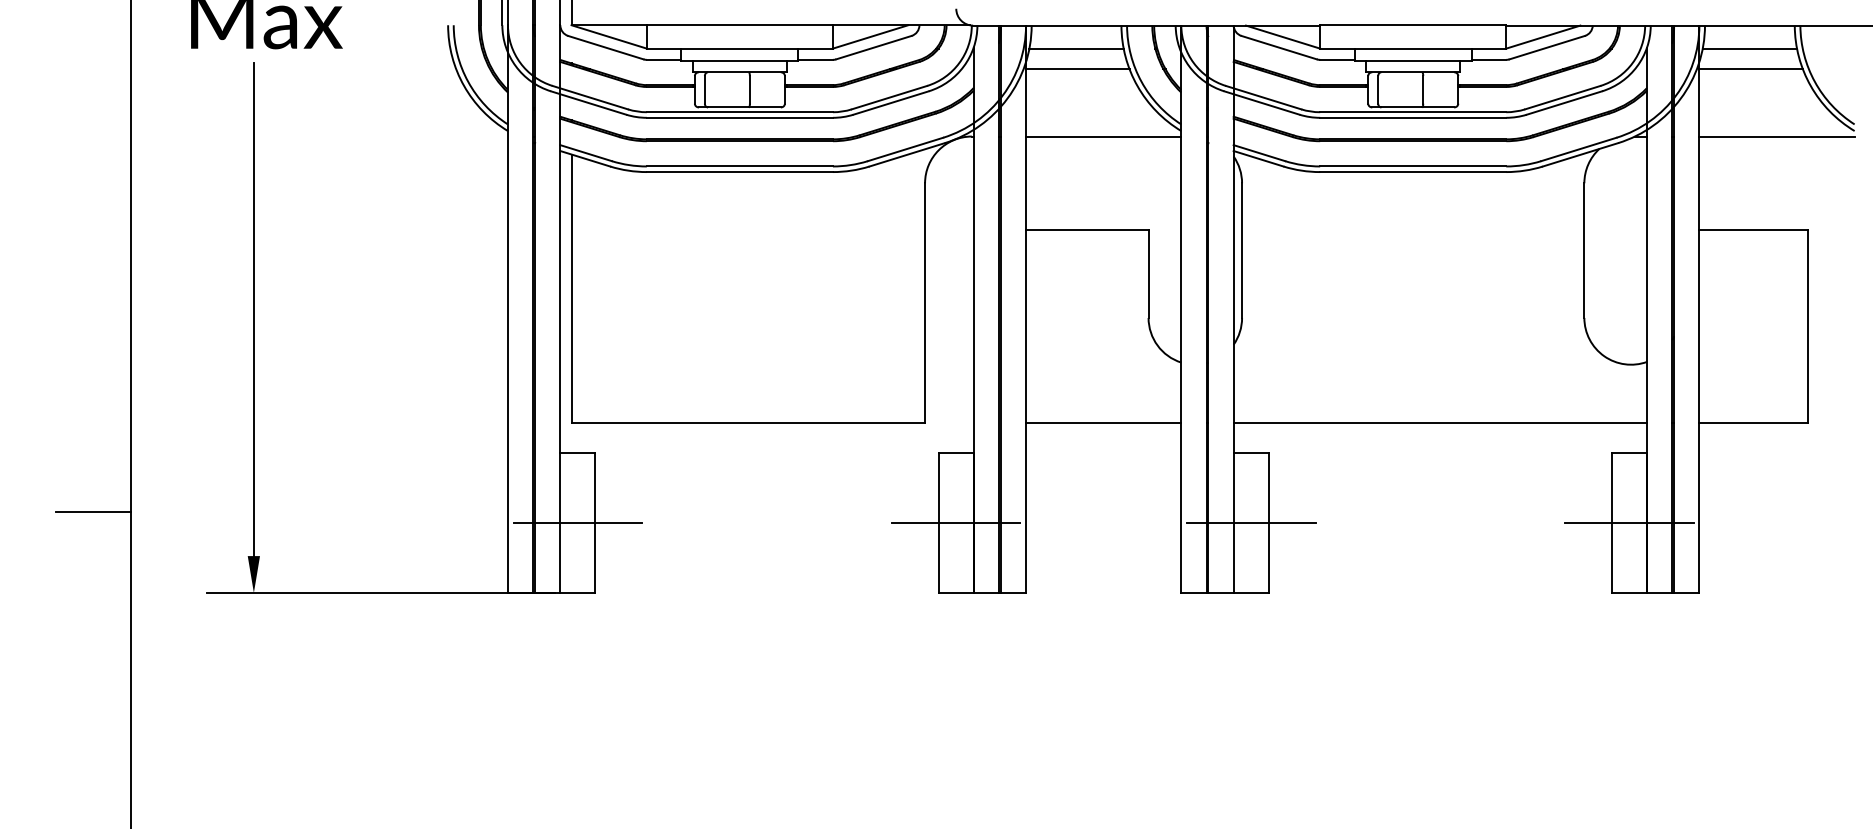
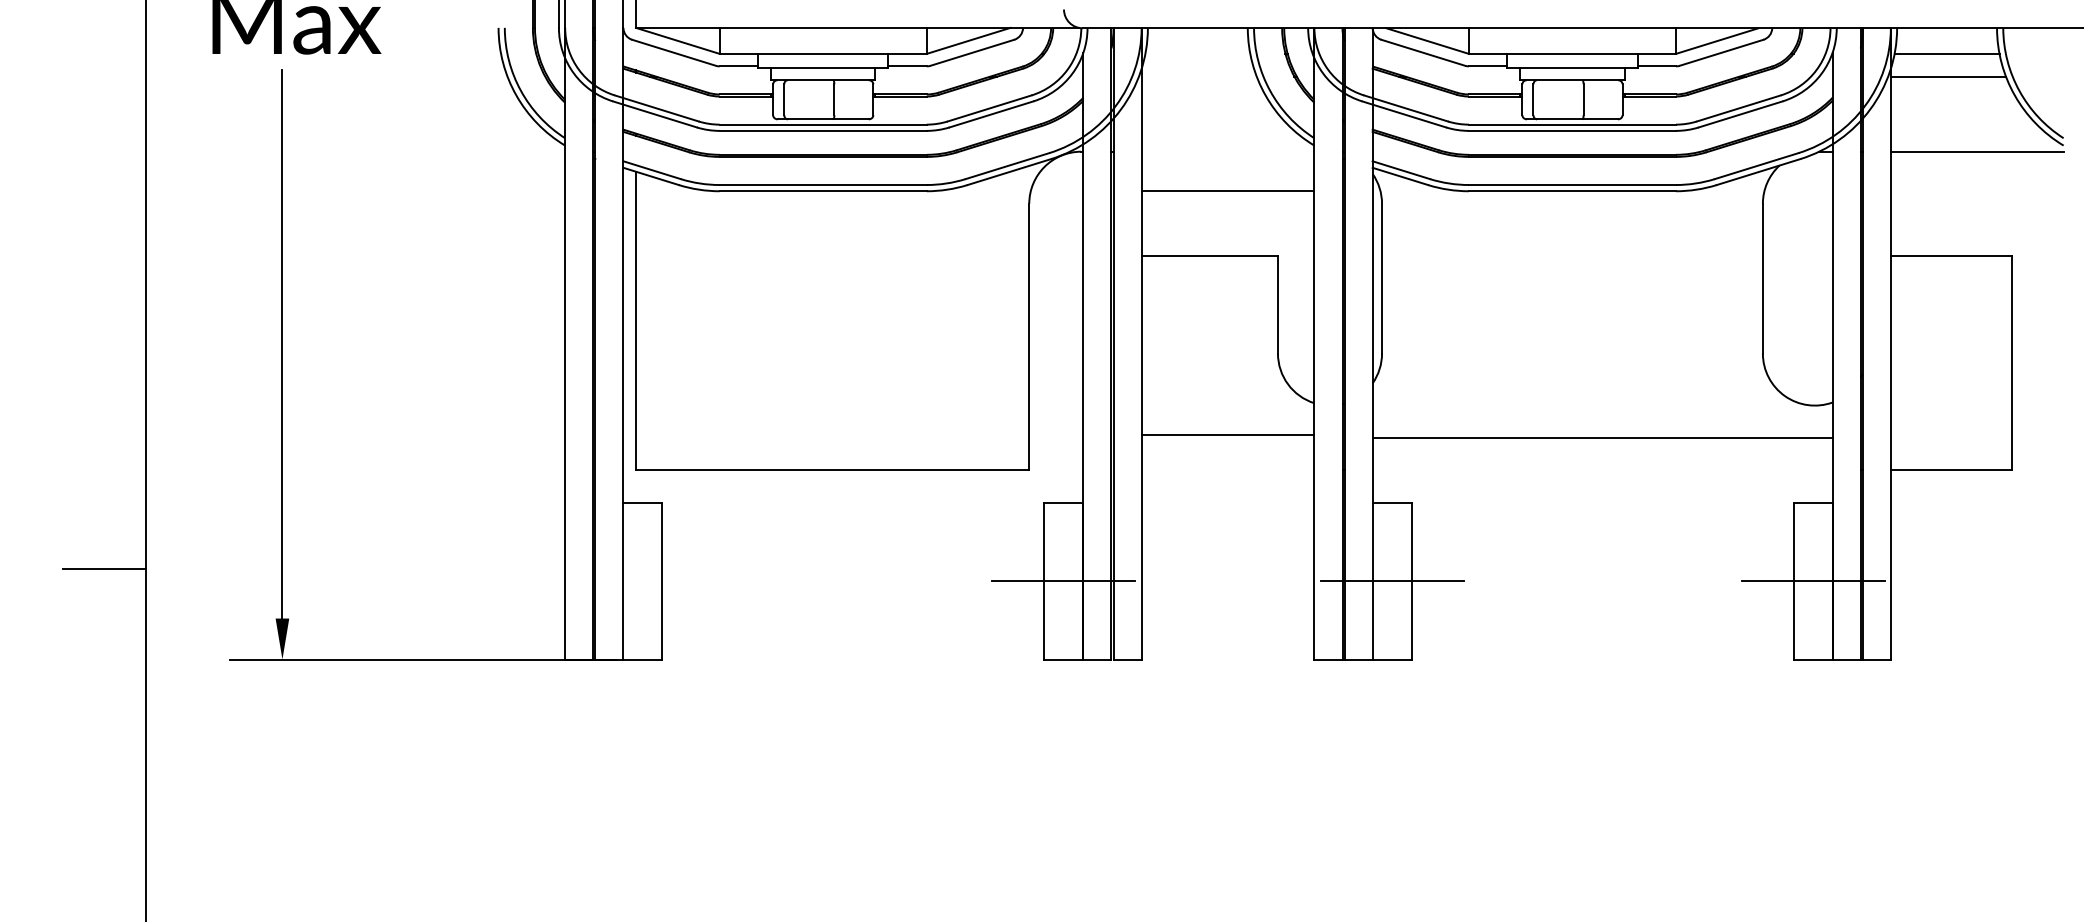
line: (1076, 48) -> (1197, 53), removed
line: (1077, 68) -> (1198, 76), removed
line: (1103, 136) -> (1227, 190), moved
line: (1103, 423) -> (1227, 435), moved
line: (1440, 423) -> (1602, 438), moved
line: (577, 522) -> (642, 581), removed

